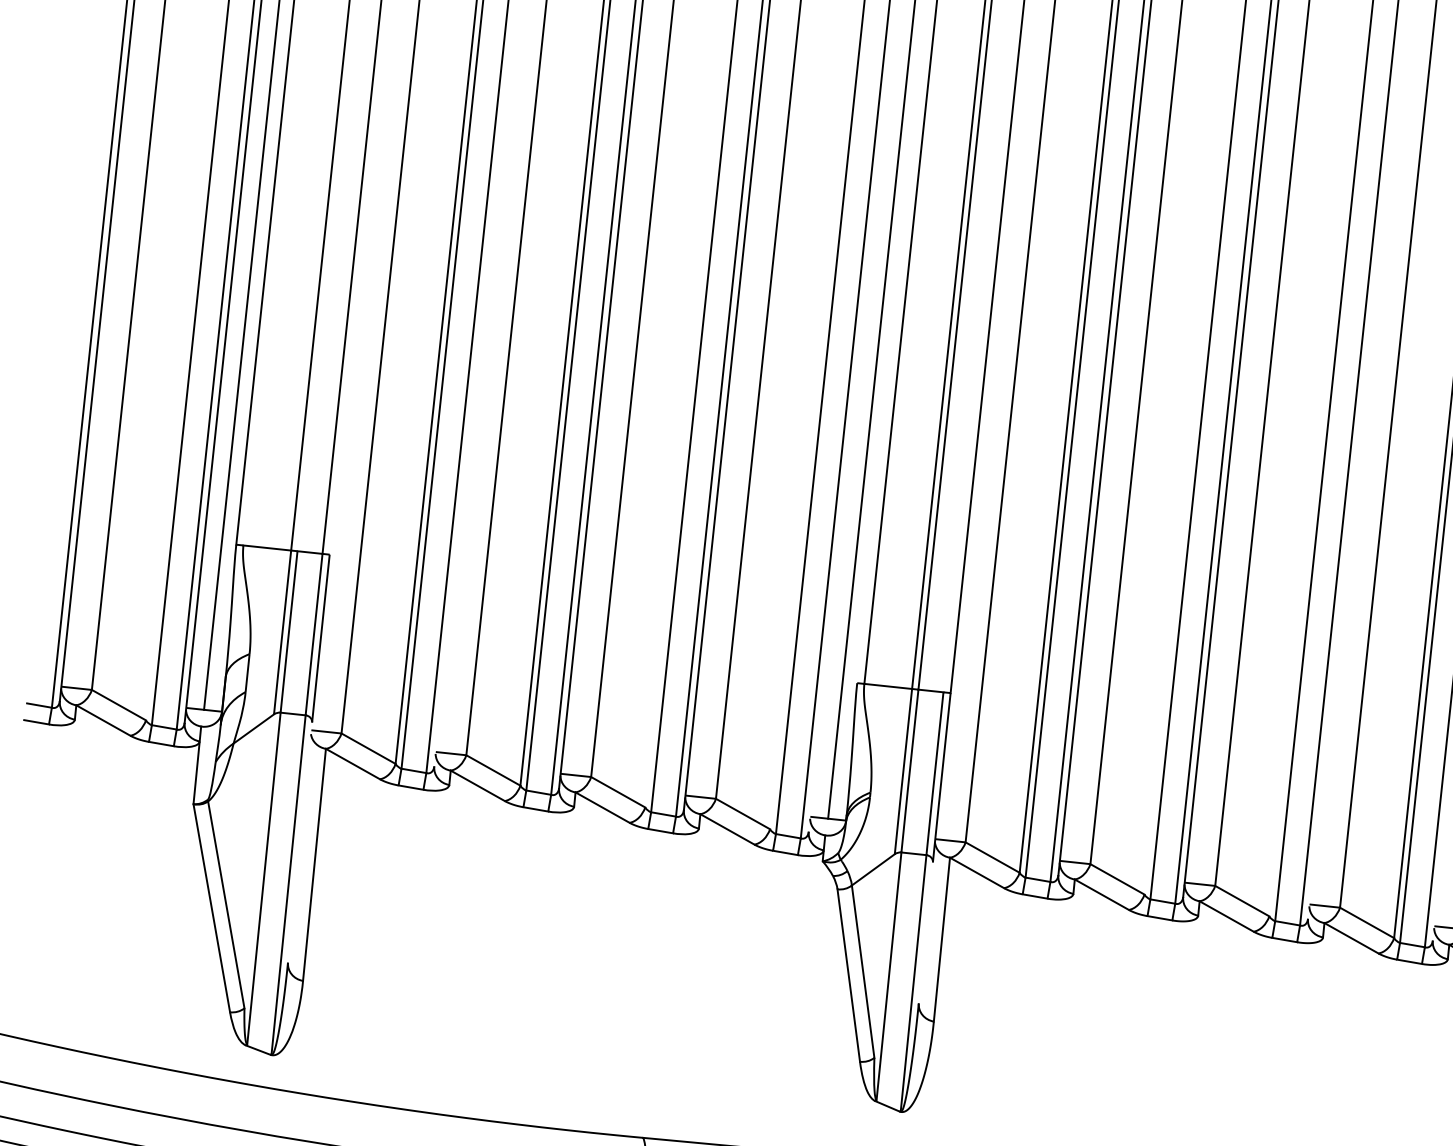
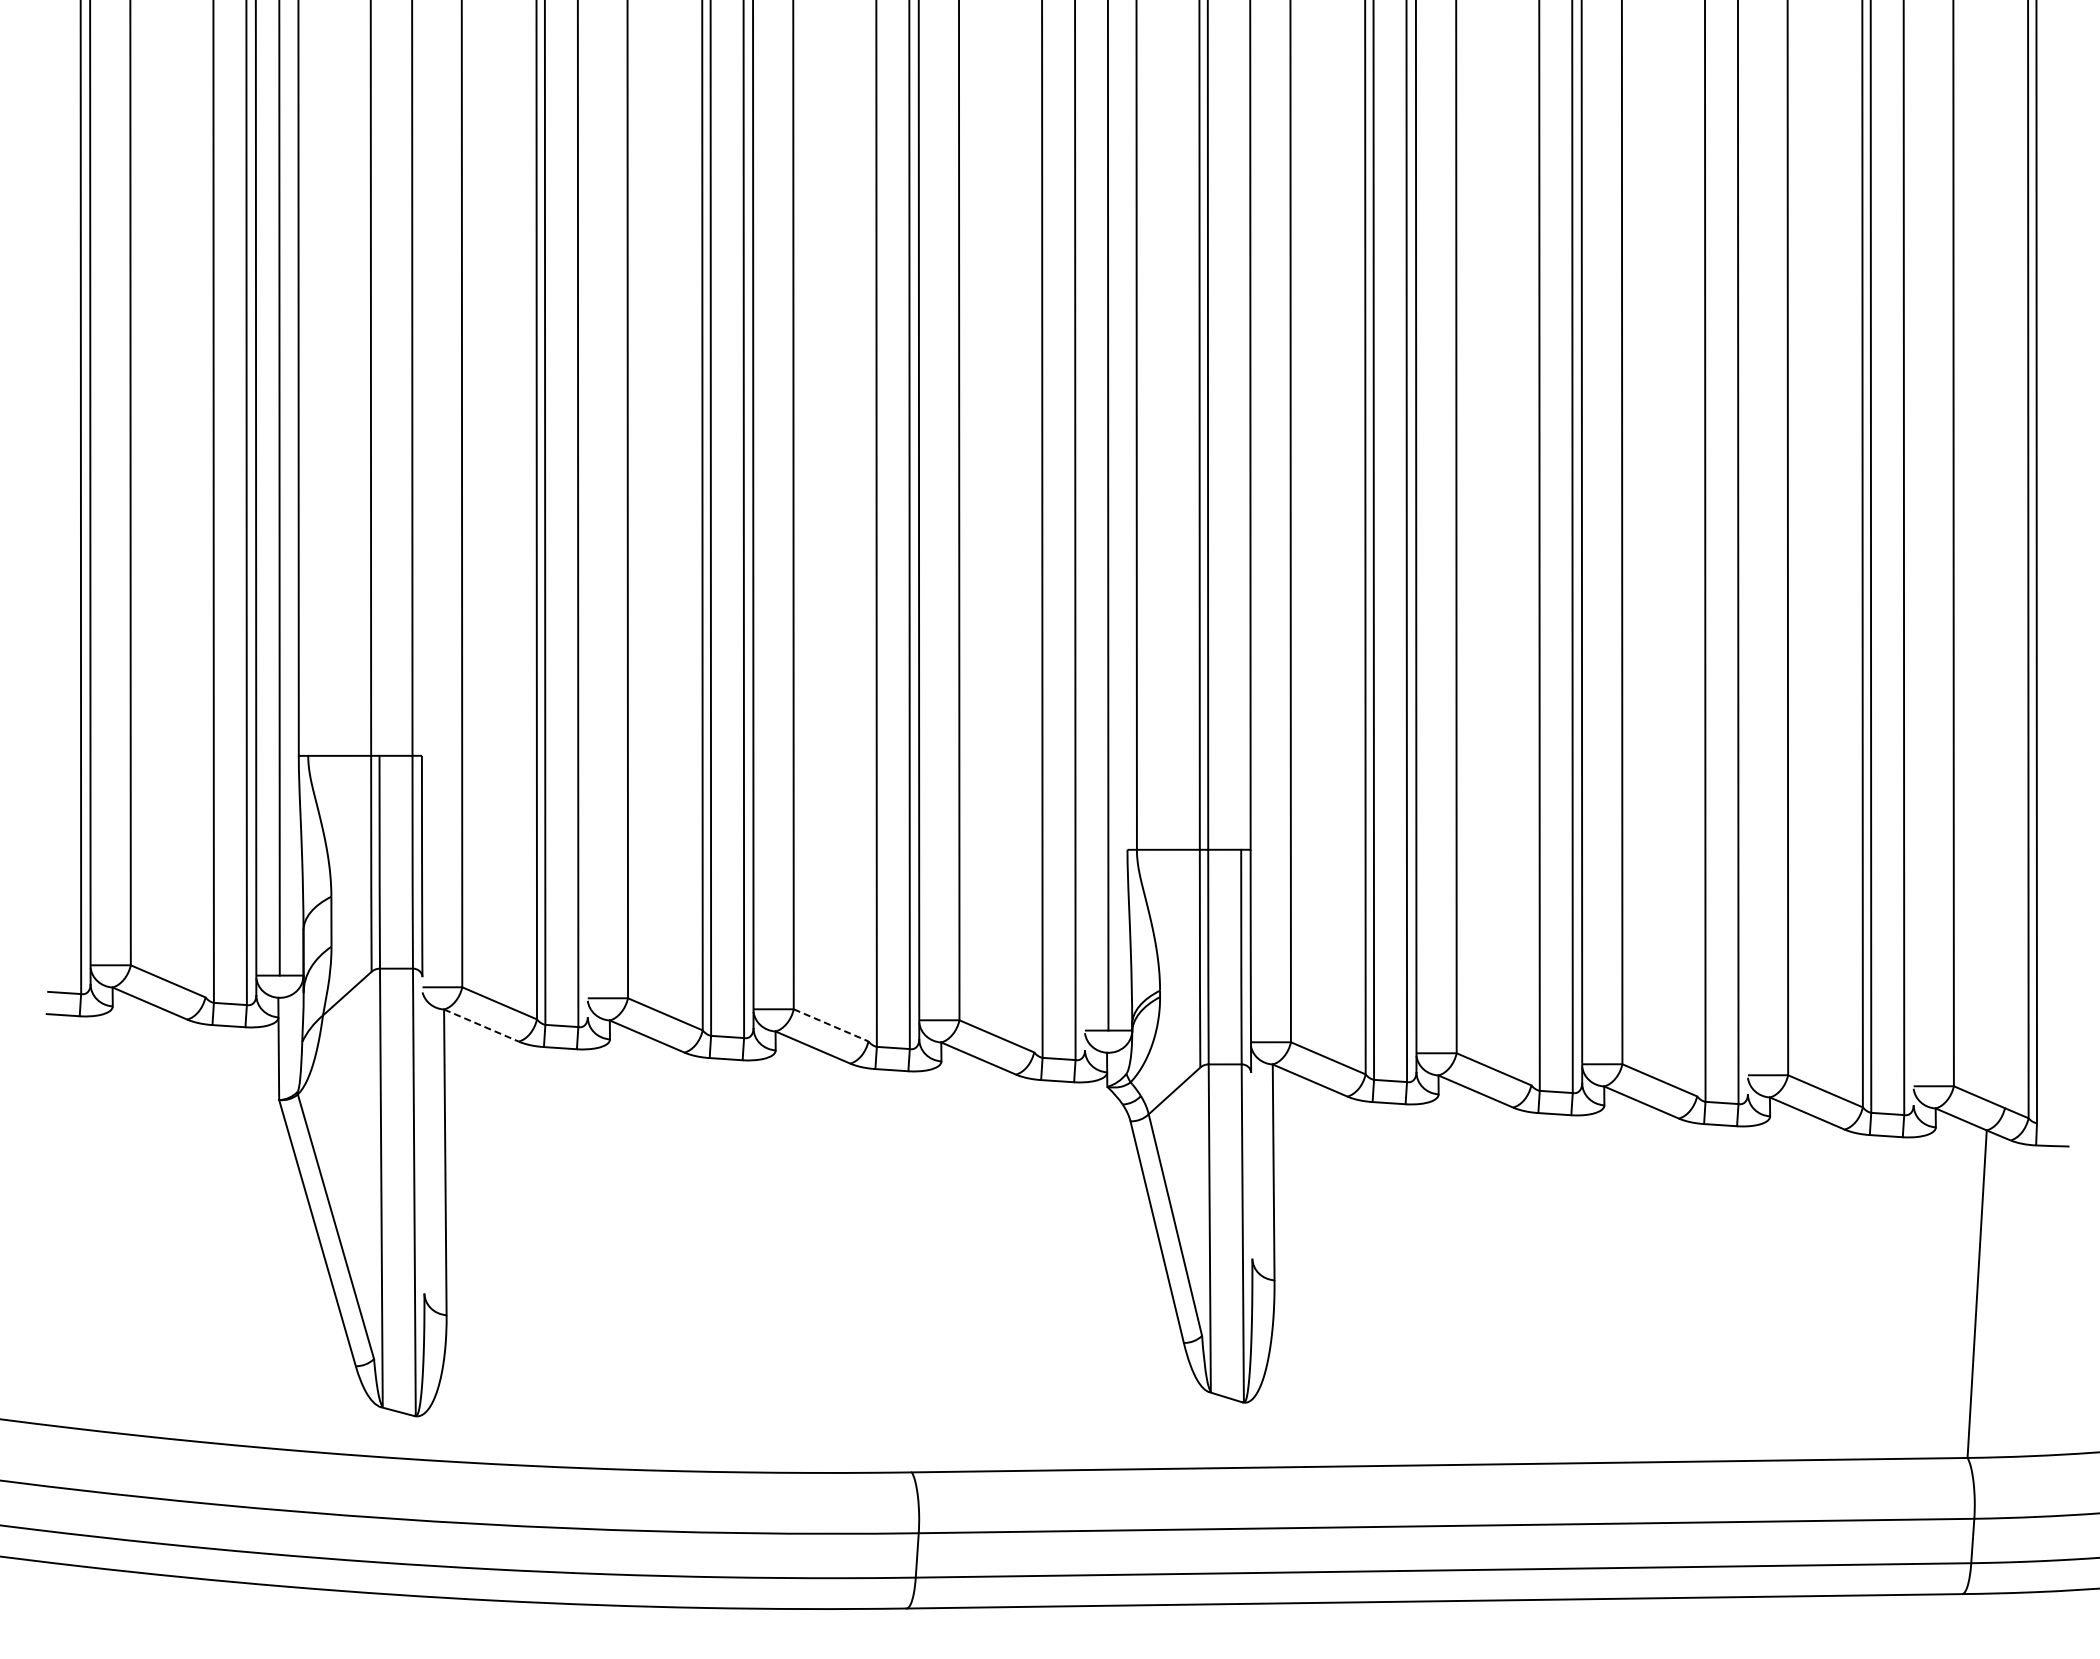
line: (353, 764) -> (481, 1025), solid -> dashed
line: (618, 792) -> (831, 1025), solid -> dashed

